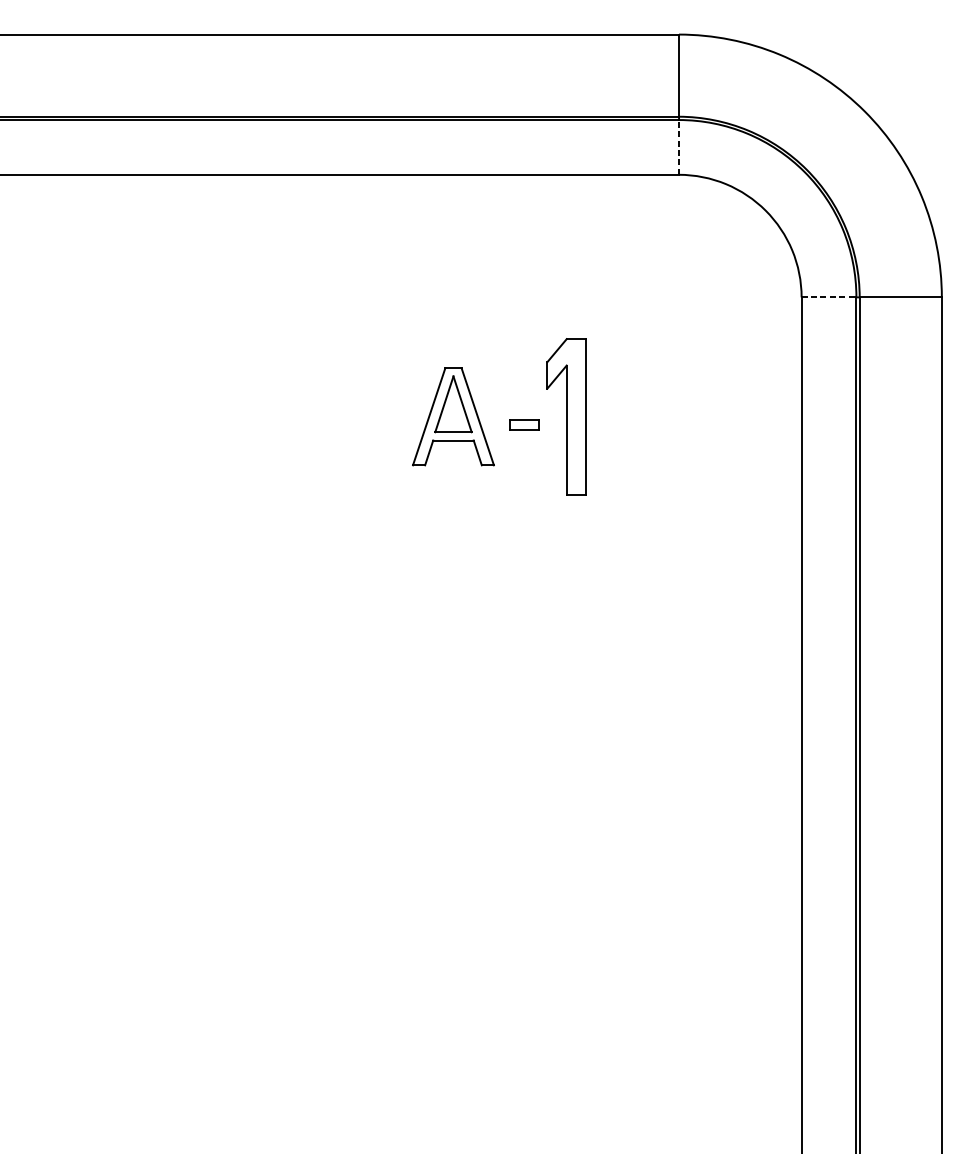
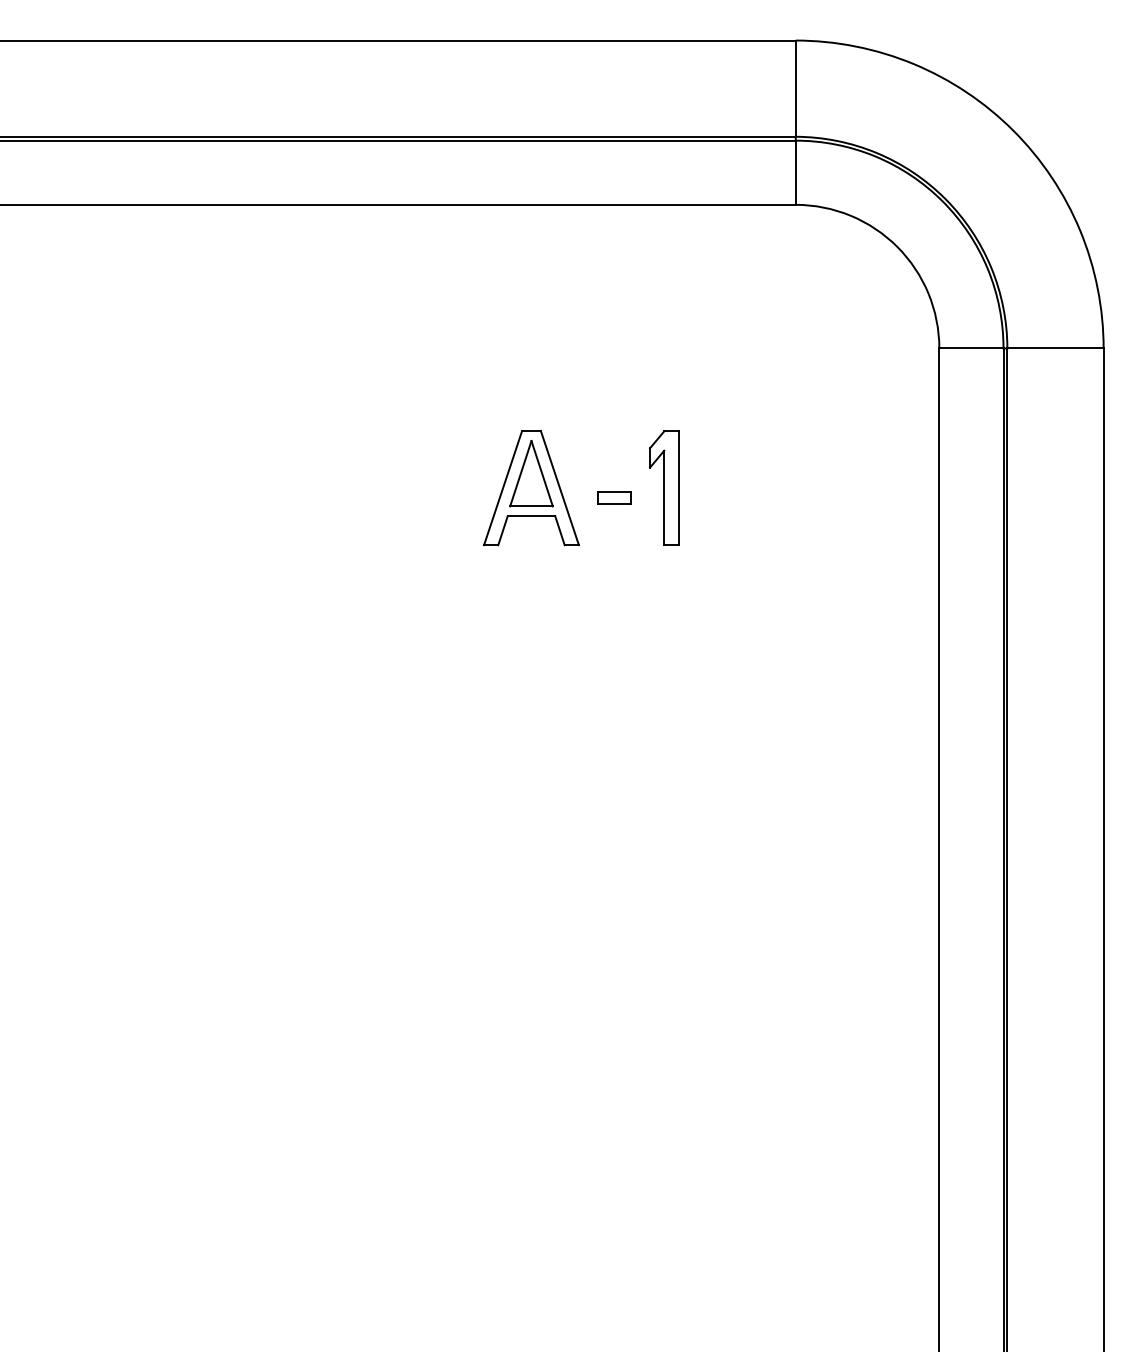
line: (678, 147) -> (795, 172), dashed -> solid
line: (829, 297) -> (971, 348), dashed -> solid
part: (567, 416) -> (664, 487), size x0.62

